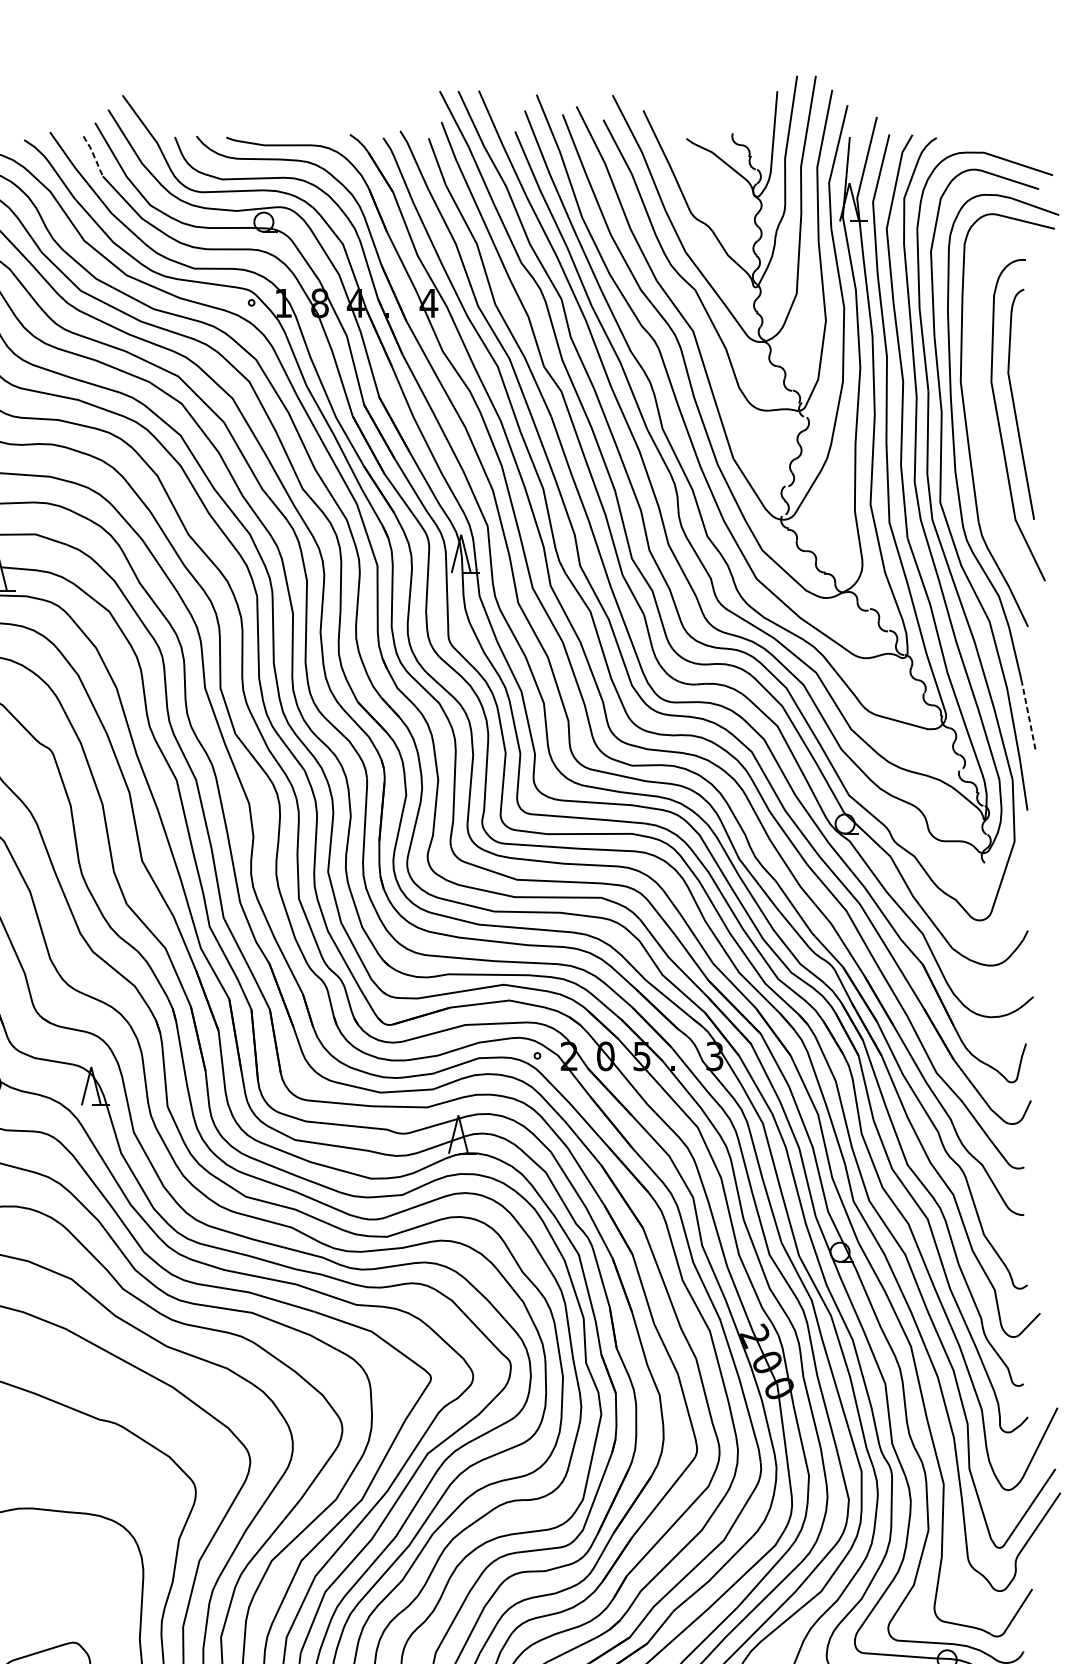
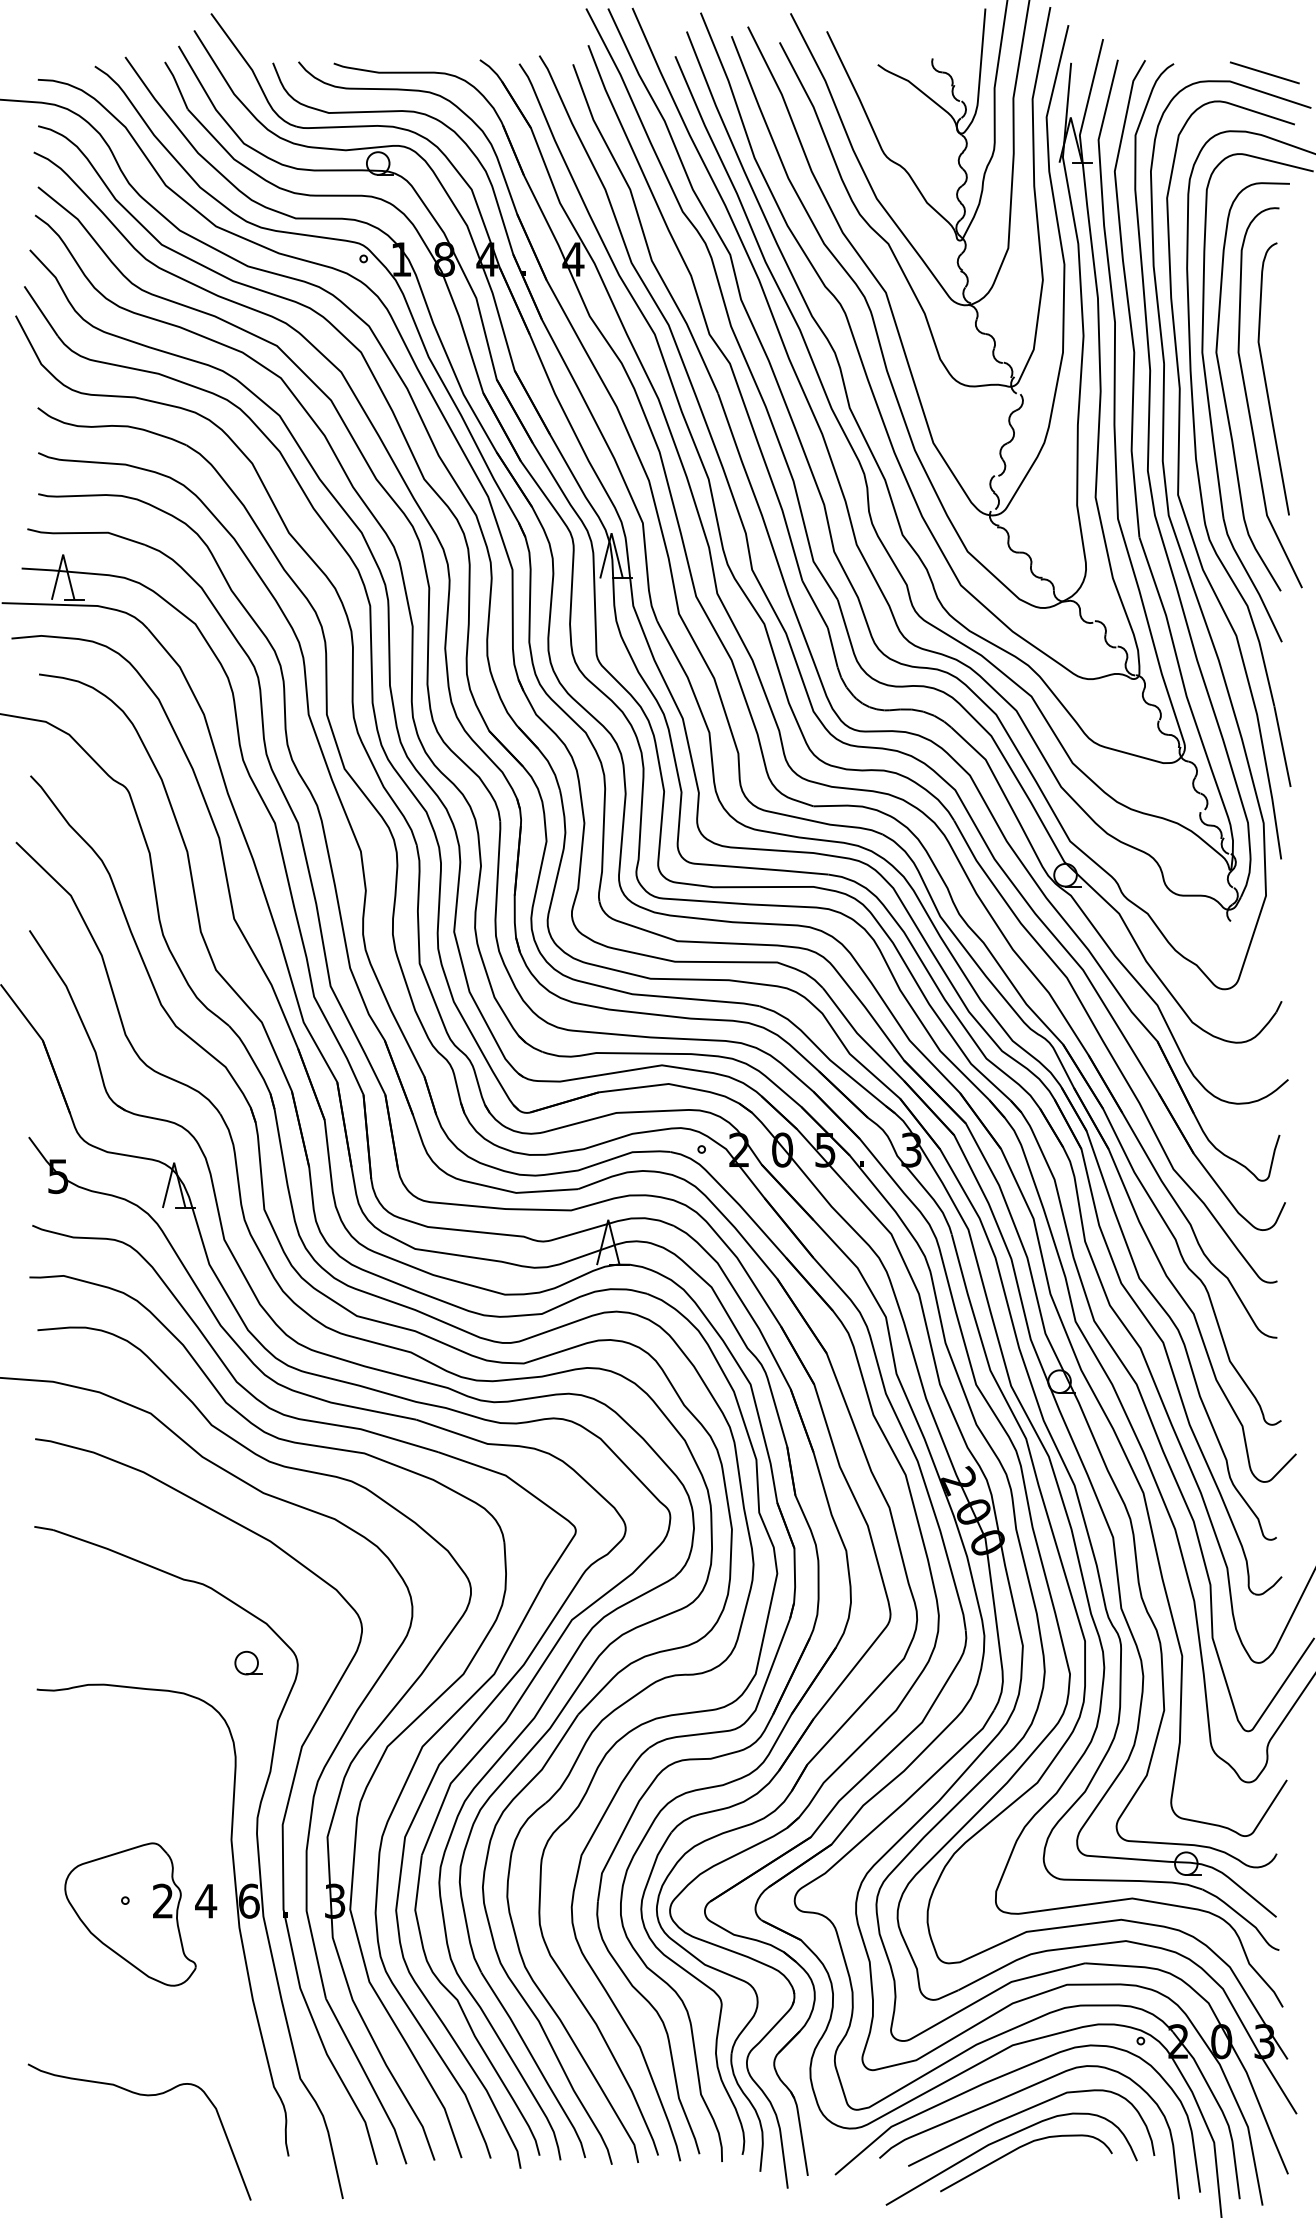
line: (1013, 145) -> (1264, 72), added
line: (93, 155) -> (176, 84), dashed -> solid
curve: (979, 414) -> (1224, 390), added
line: (1028, 715) -> (1282, 746), dashed -> solid
part: (154, 1489) -> (248, 1662), added

